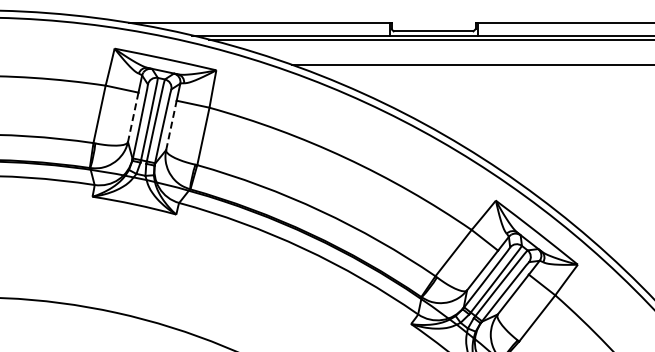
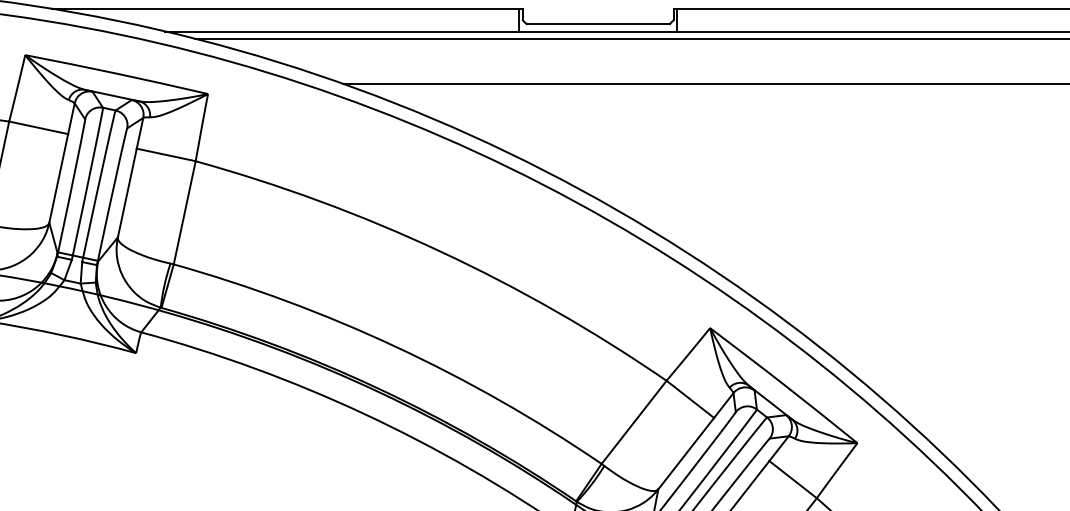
line: (133, 117) -> (59, 178), dashed -> solid
line: (171, 124) -> (127, 191), dashed -> solid

